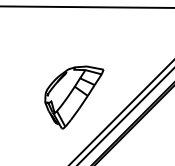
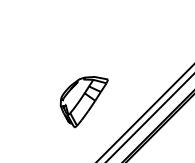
part: (74, 97) -> (84, 102), size x0.7

